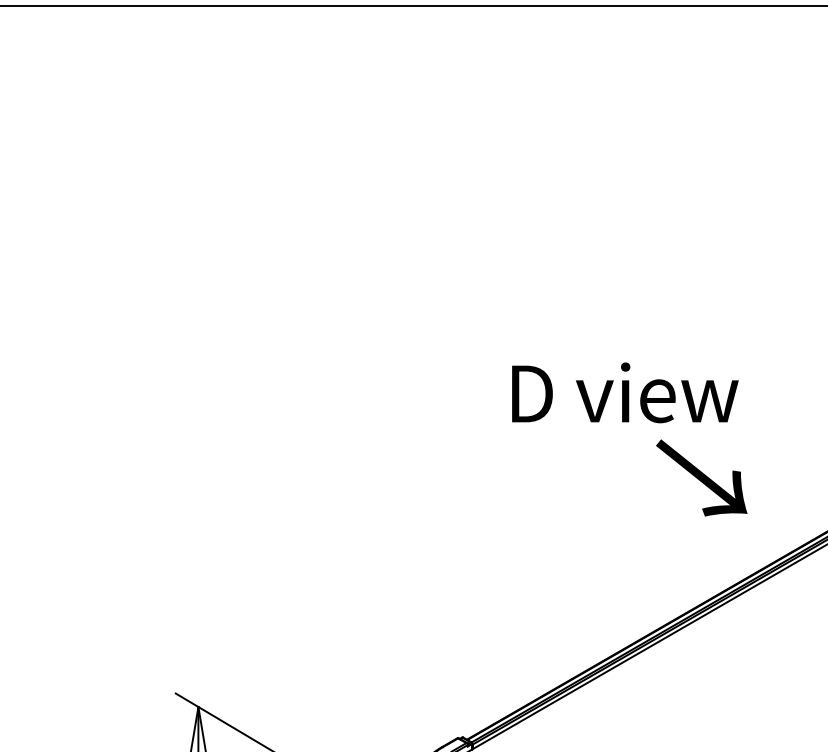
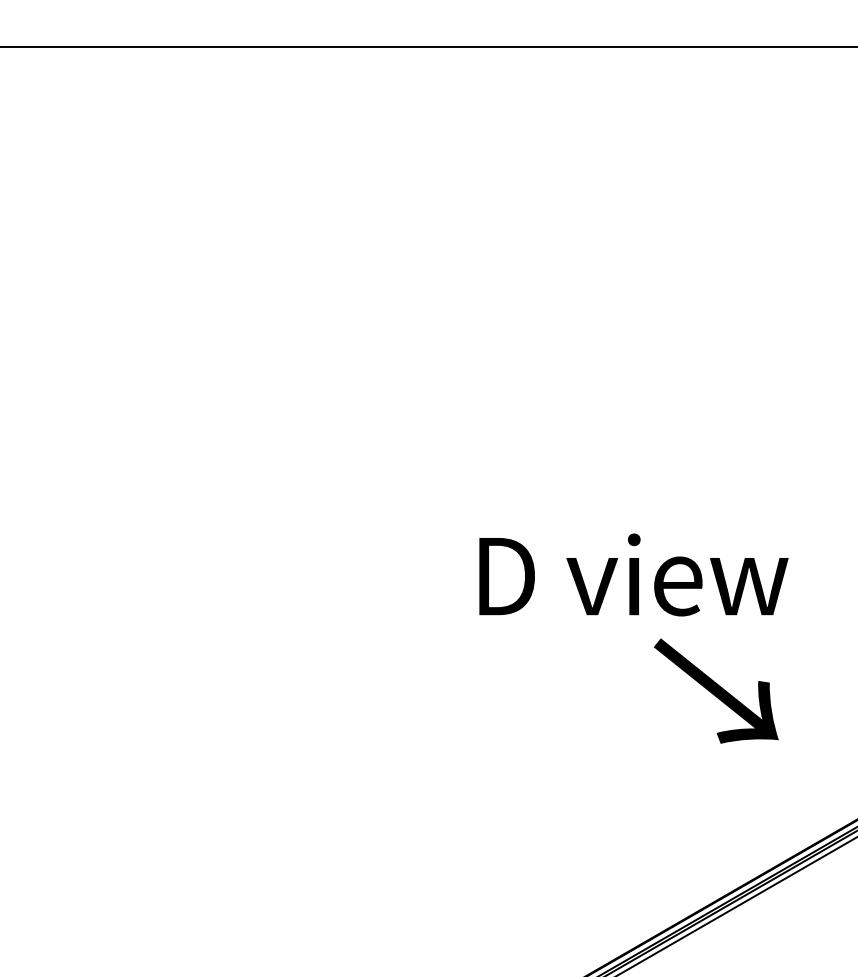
text: (625, 392) -> (634, 574), moved
text: (701, 477) -> (715, 690), moved

